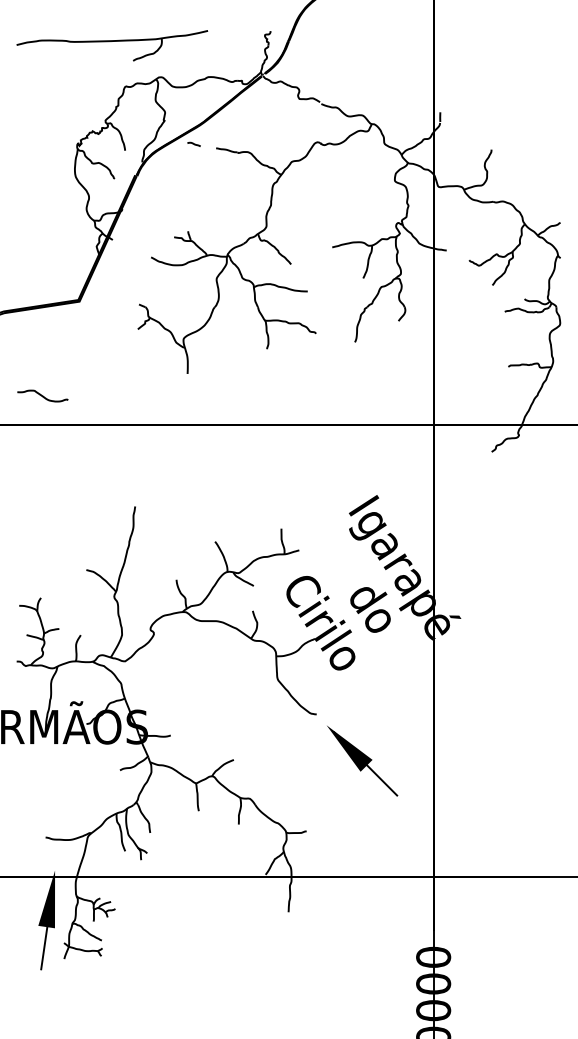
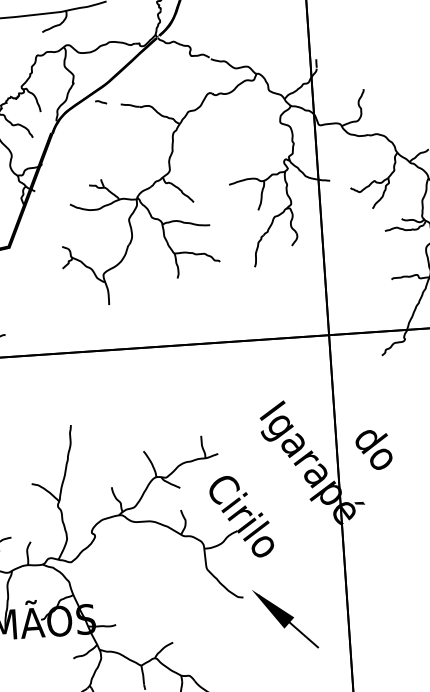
text: (370, 609) -> (373, 449), moved
part: (362, 761) -> (285, 619), moved

